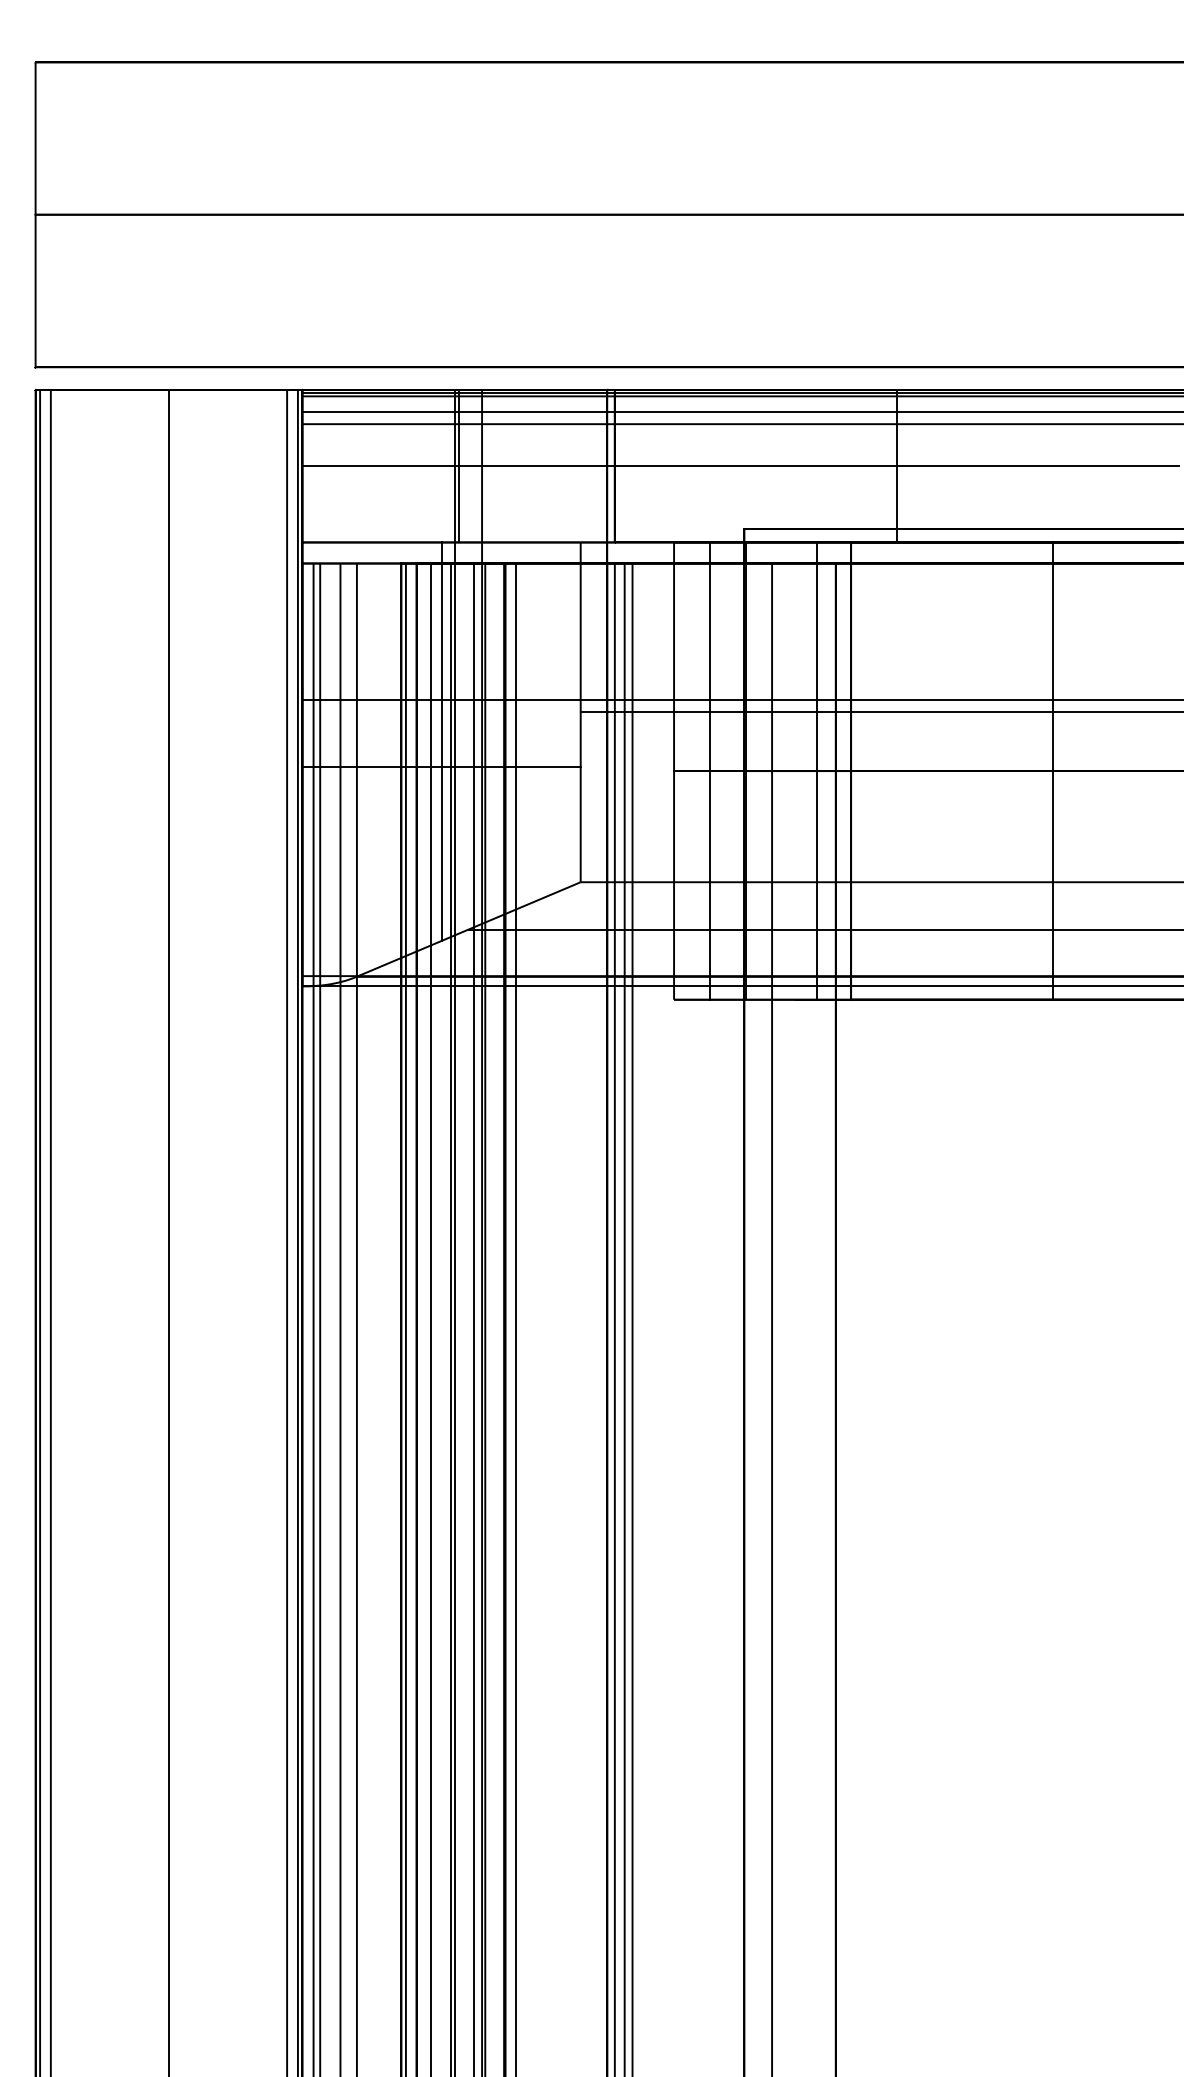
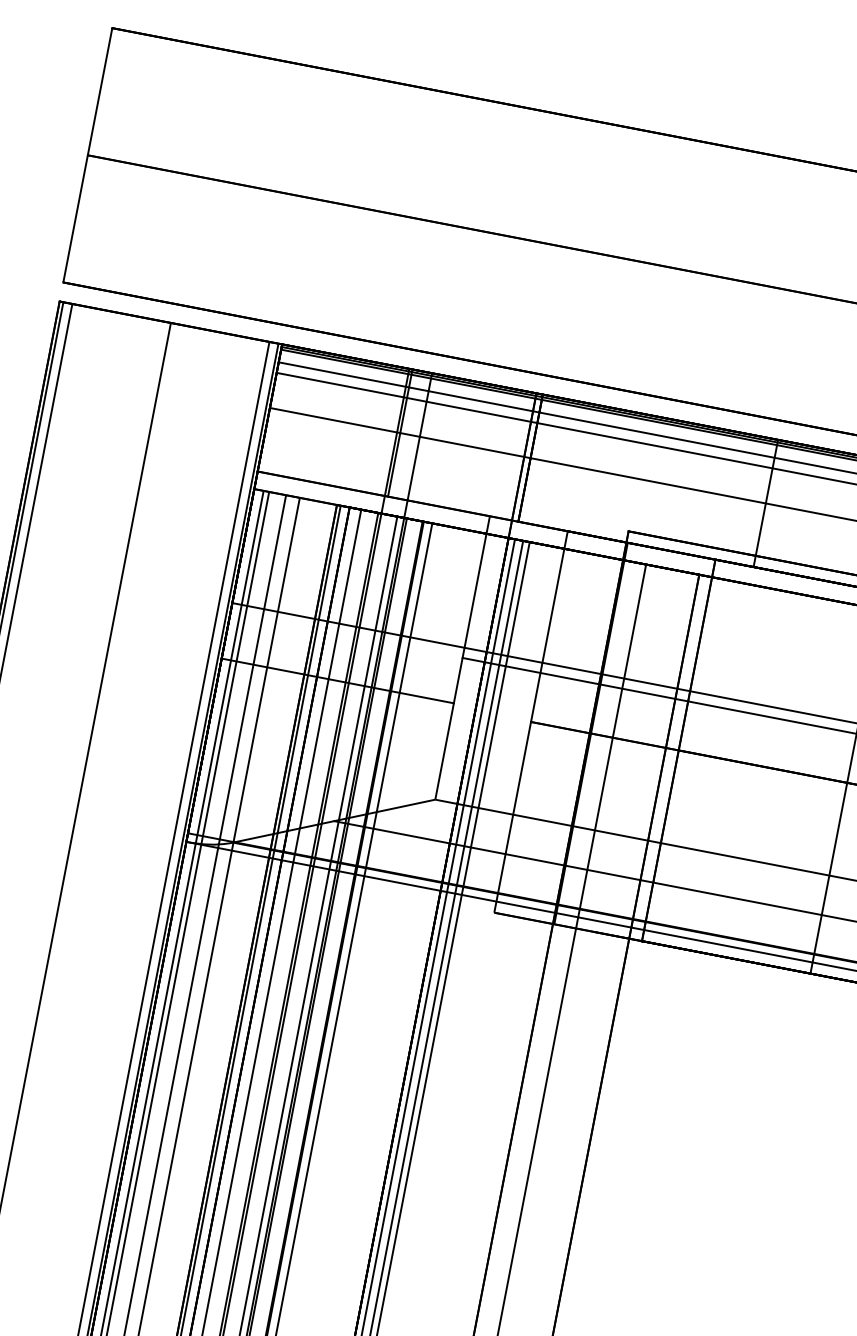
line: (441, 741) -> (341, 659), removed
line: (710, 770) -> (561, 727), removed
line: (816, 770) -> (649, 744), removed

